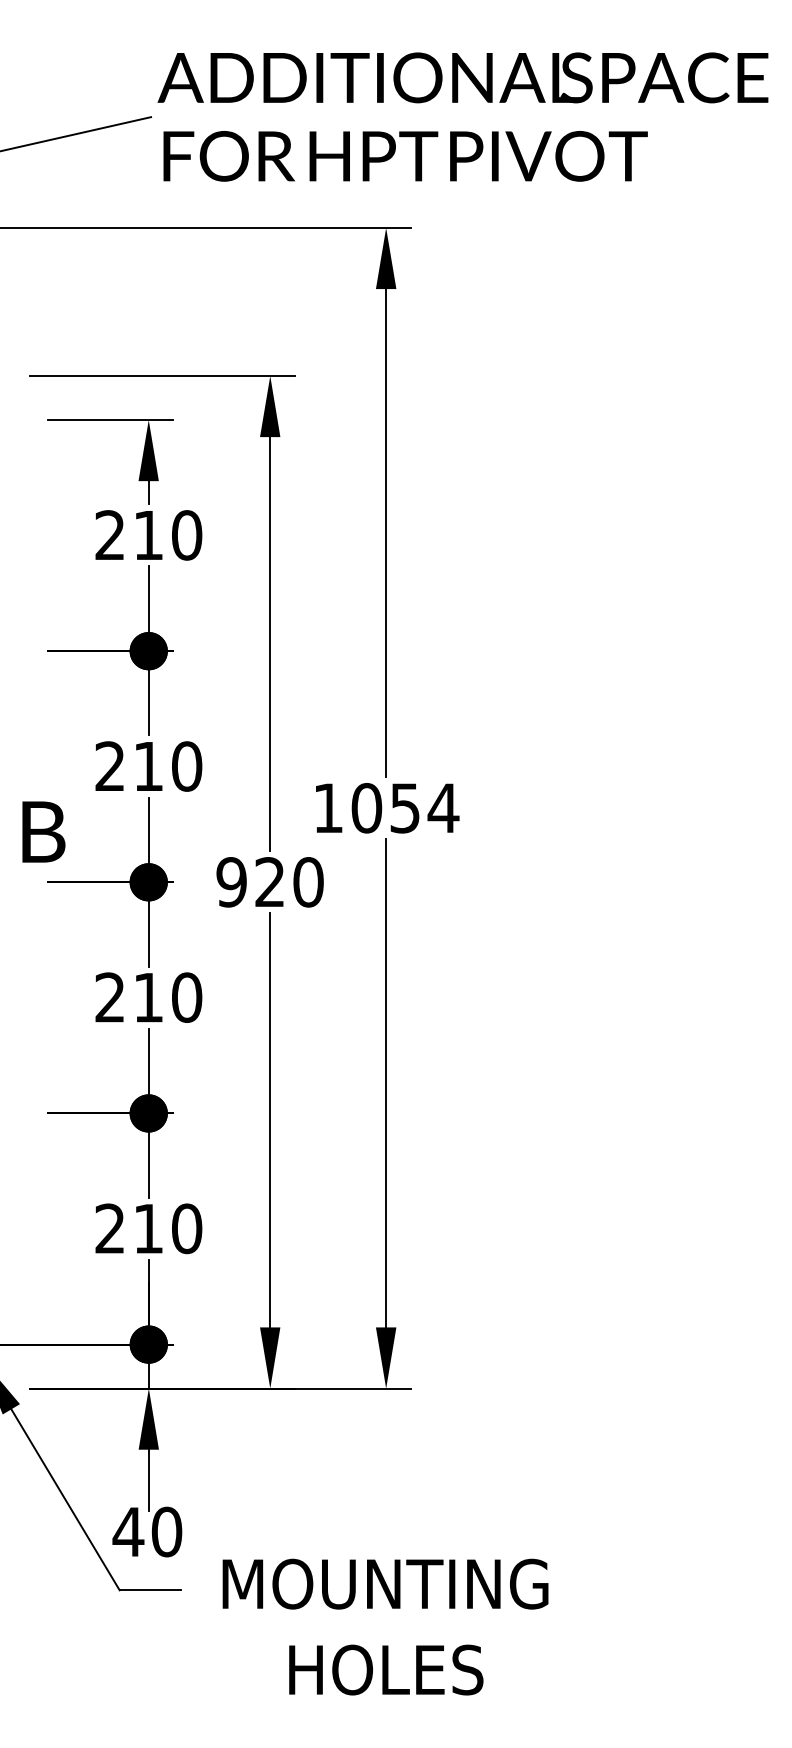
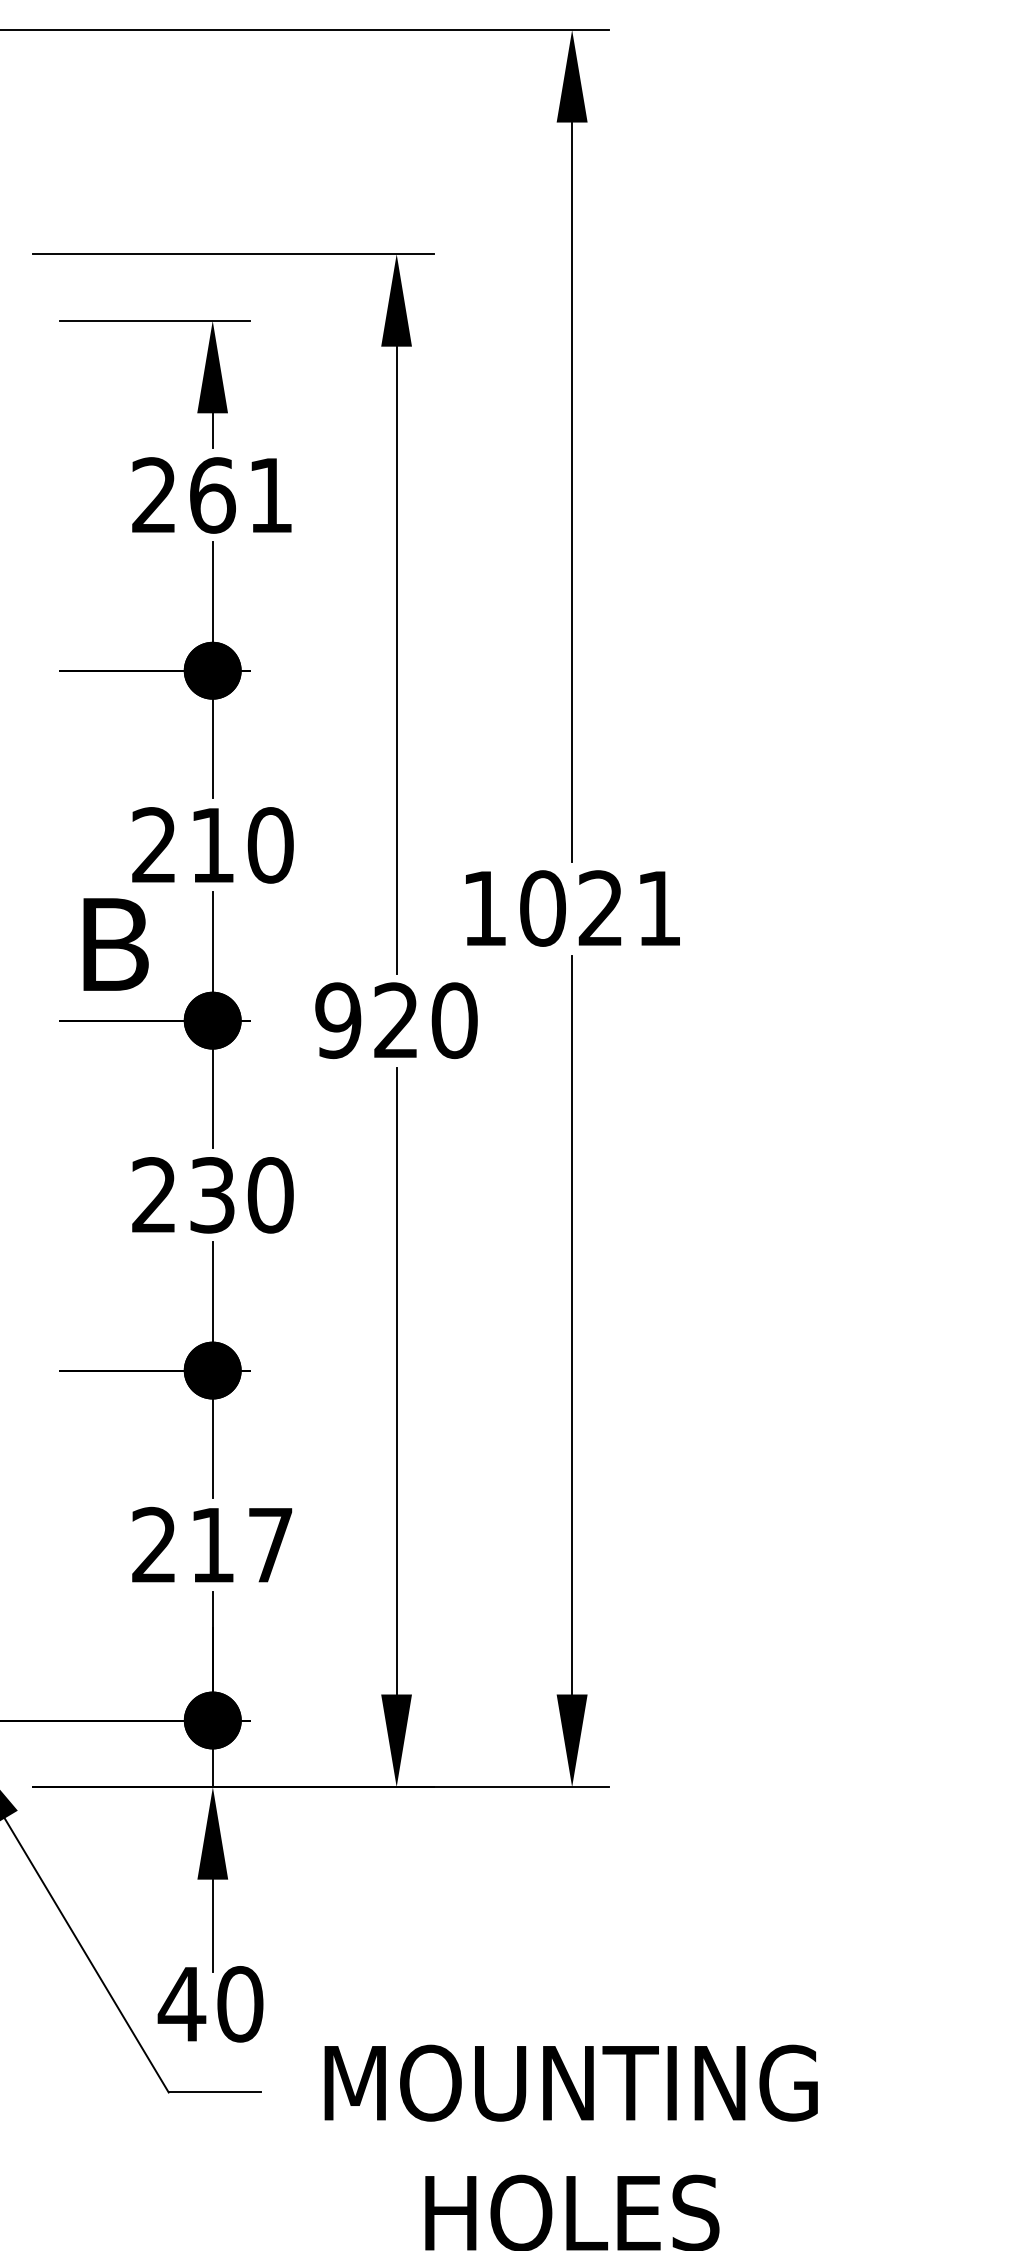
text: (167, 535) -> (241, 495), 210 -> 261
text: (424, 808) -> (630, 908), 1054 -> 1021
text: (43, 831) -> (115, 943), moved
text: (148, 997) -> (212, 1195), 210 -> 230
text: (187, 1228) -> (271, 1544), 210 -> 217

